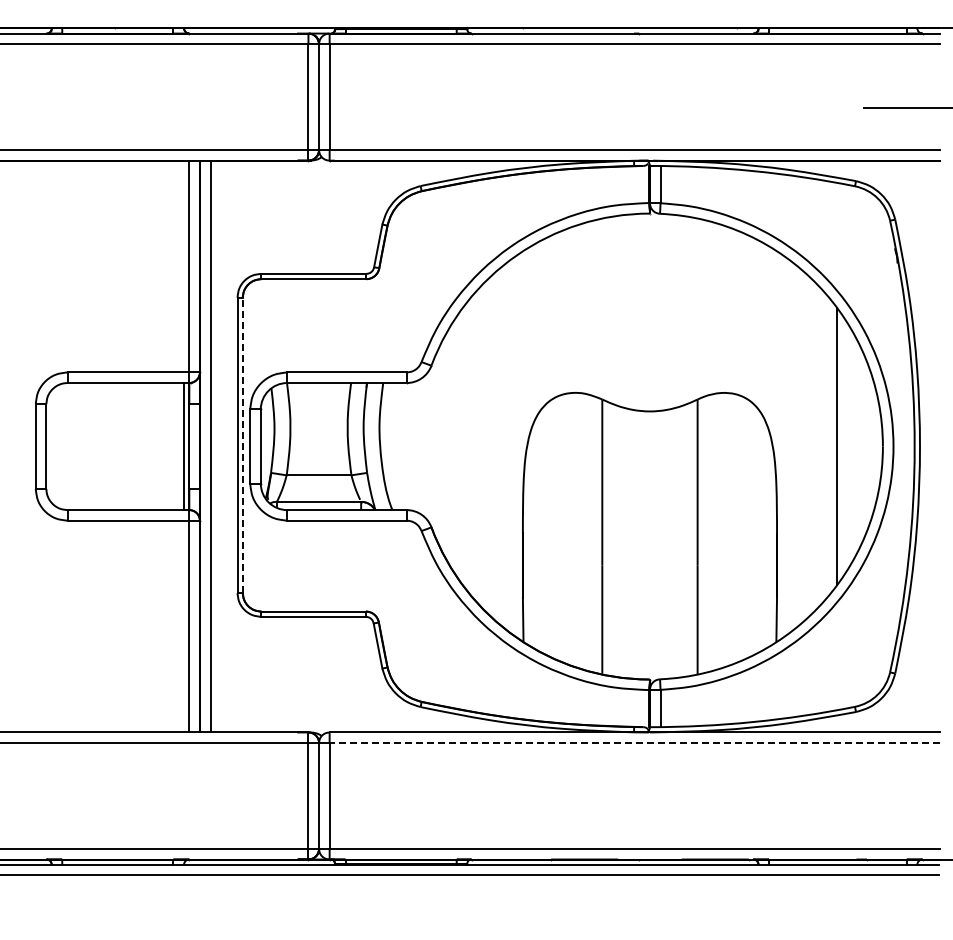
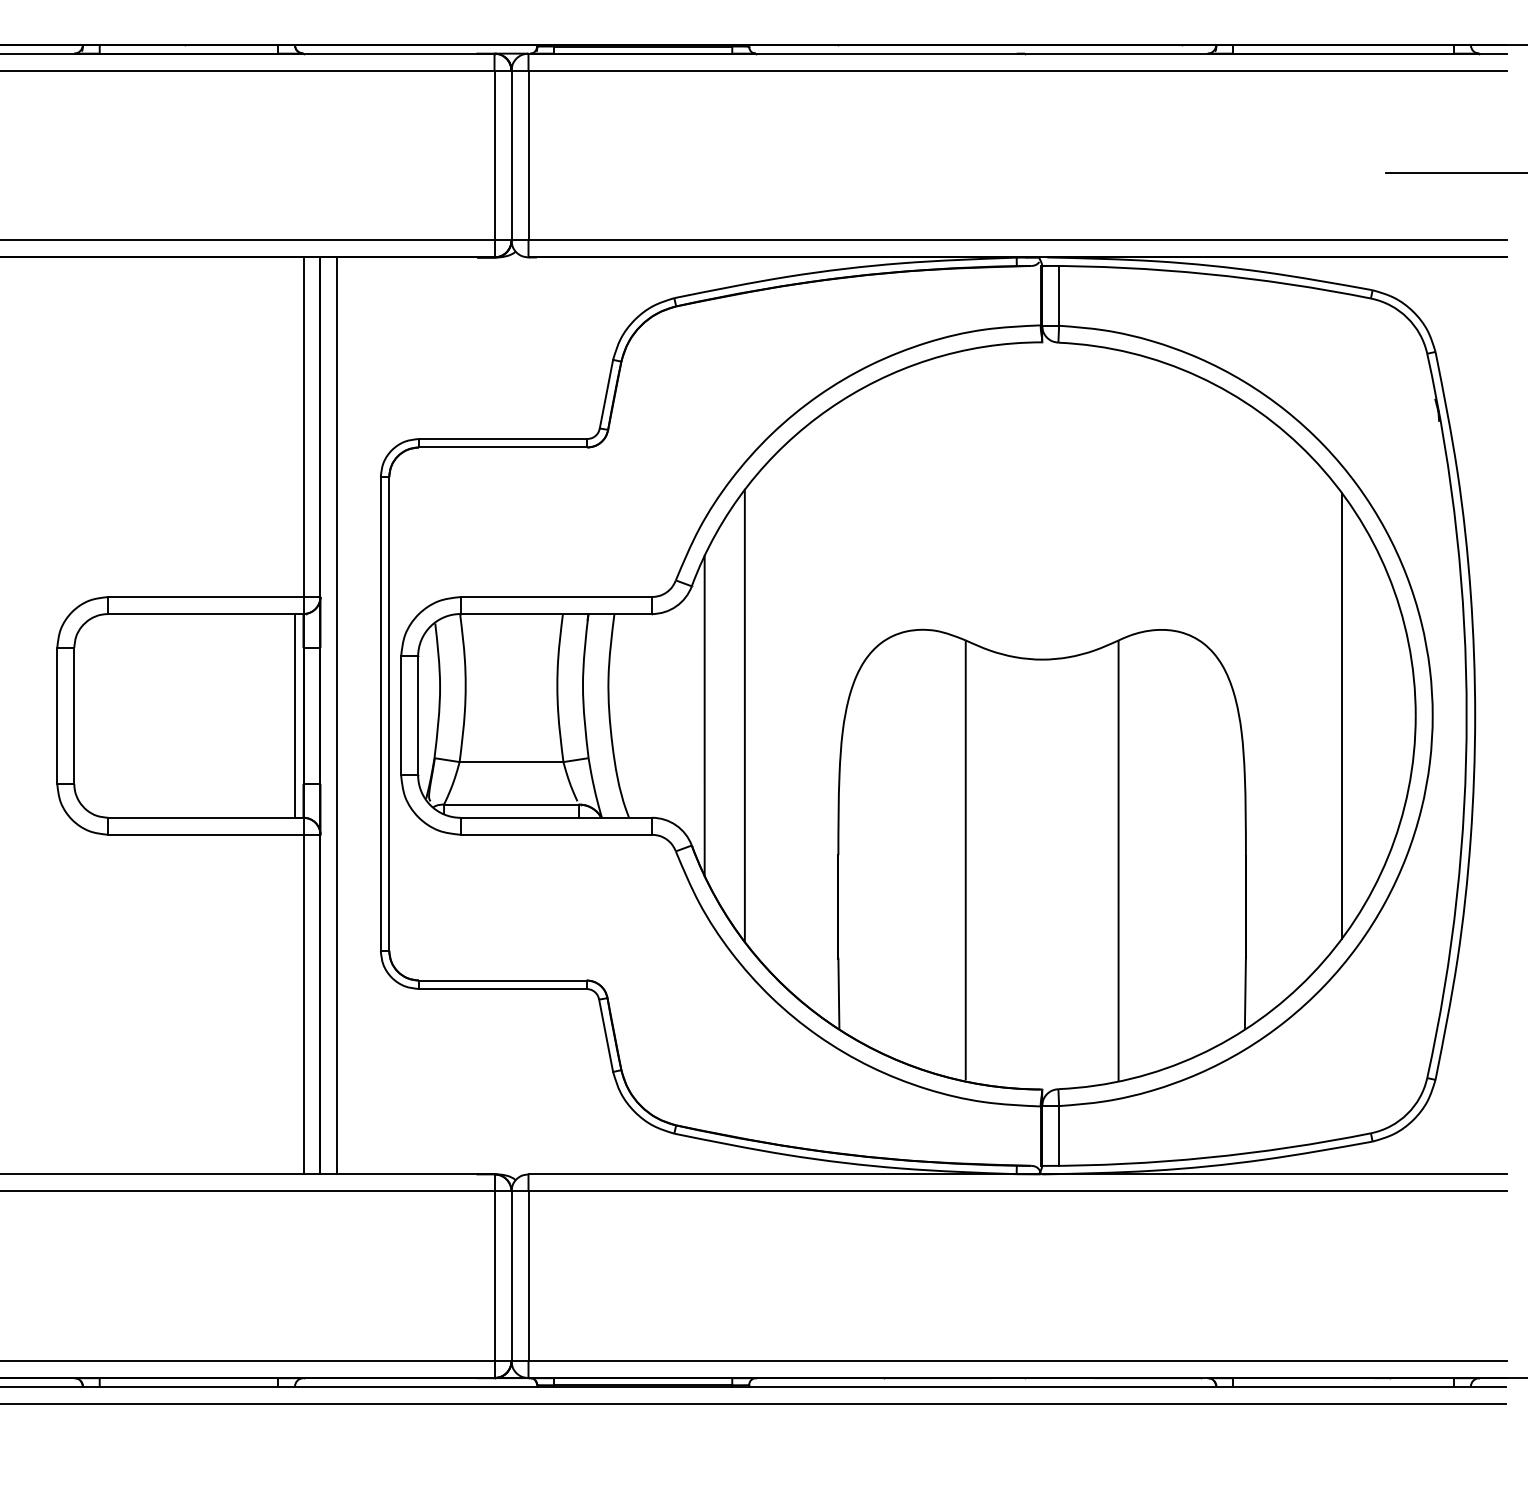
line: (242, 445) -> (388, 714), dashed -> solid
line: (439, 446) -> (704, 715), added
line: (464, 446) -> (744, 715), added
line: (634, 743) -> (1017, 1192), dashed -> solid

